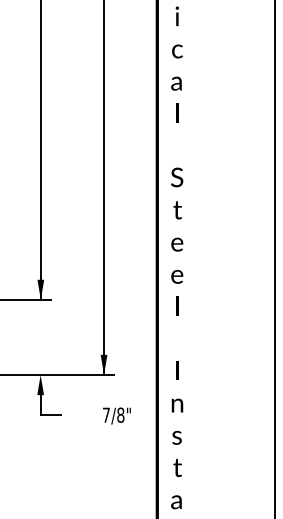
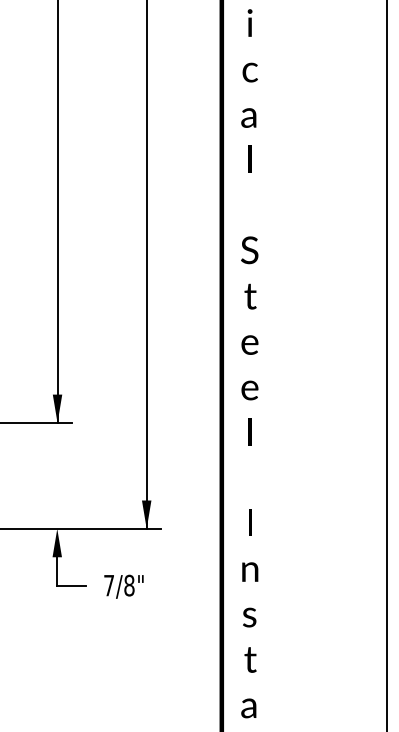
text: (116, 415) -> (123, 586), moved

